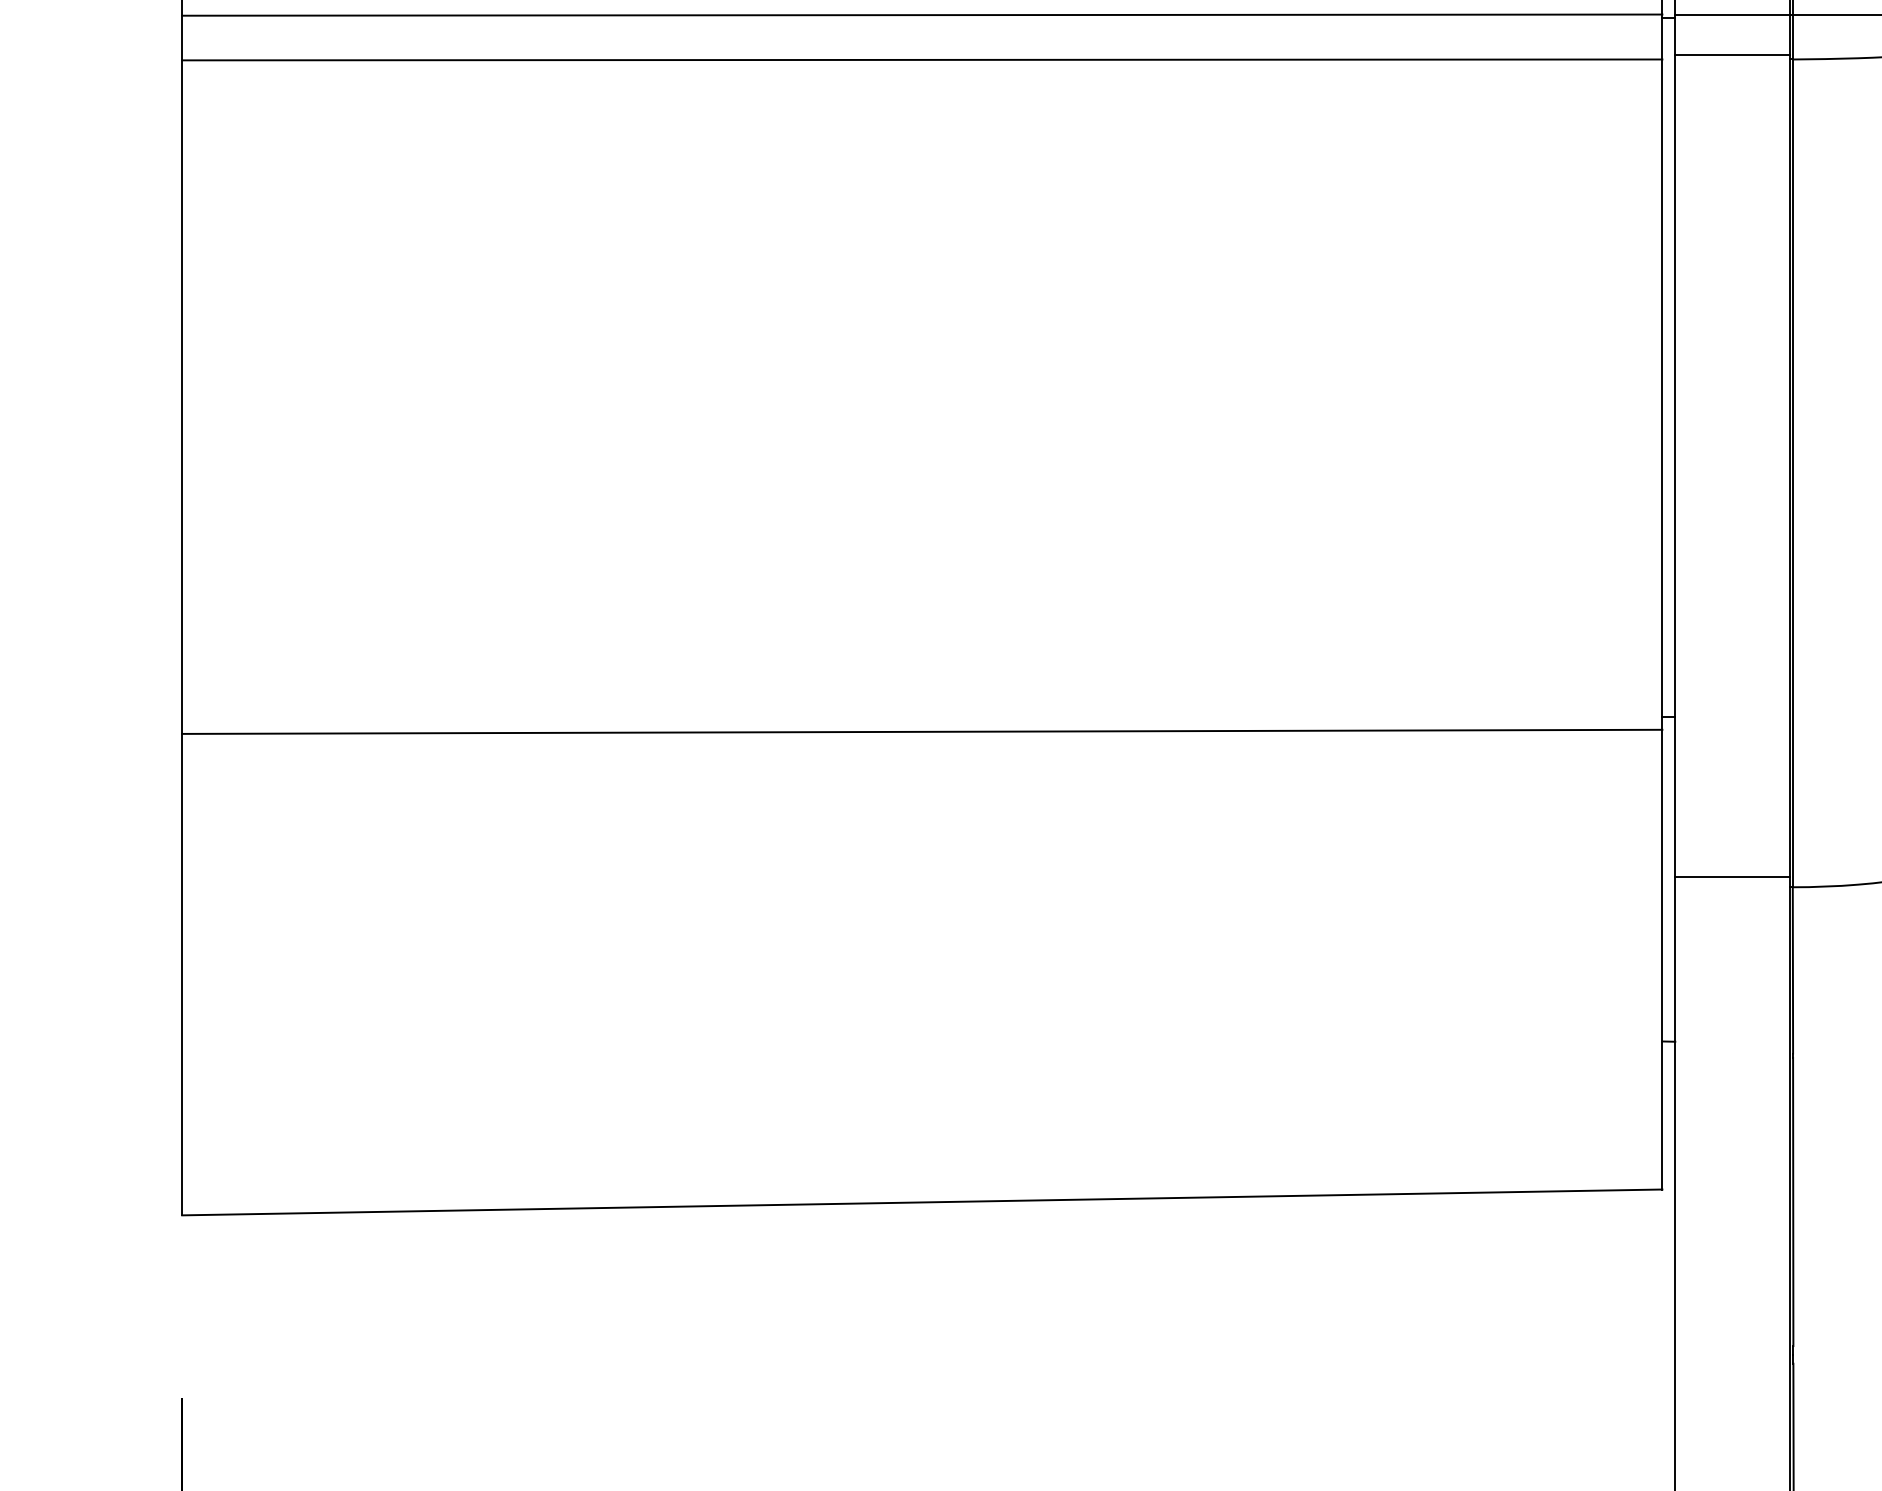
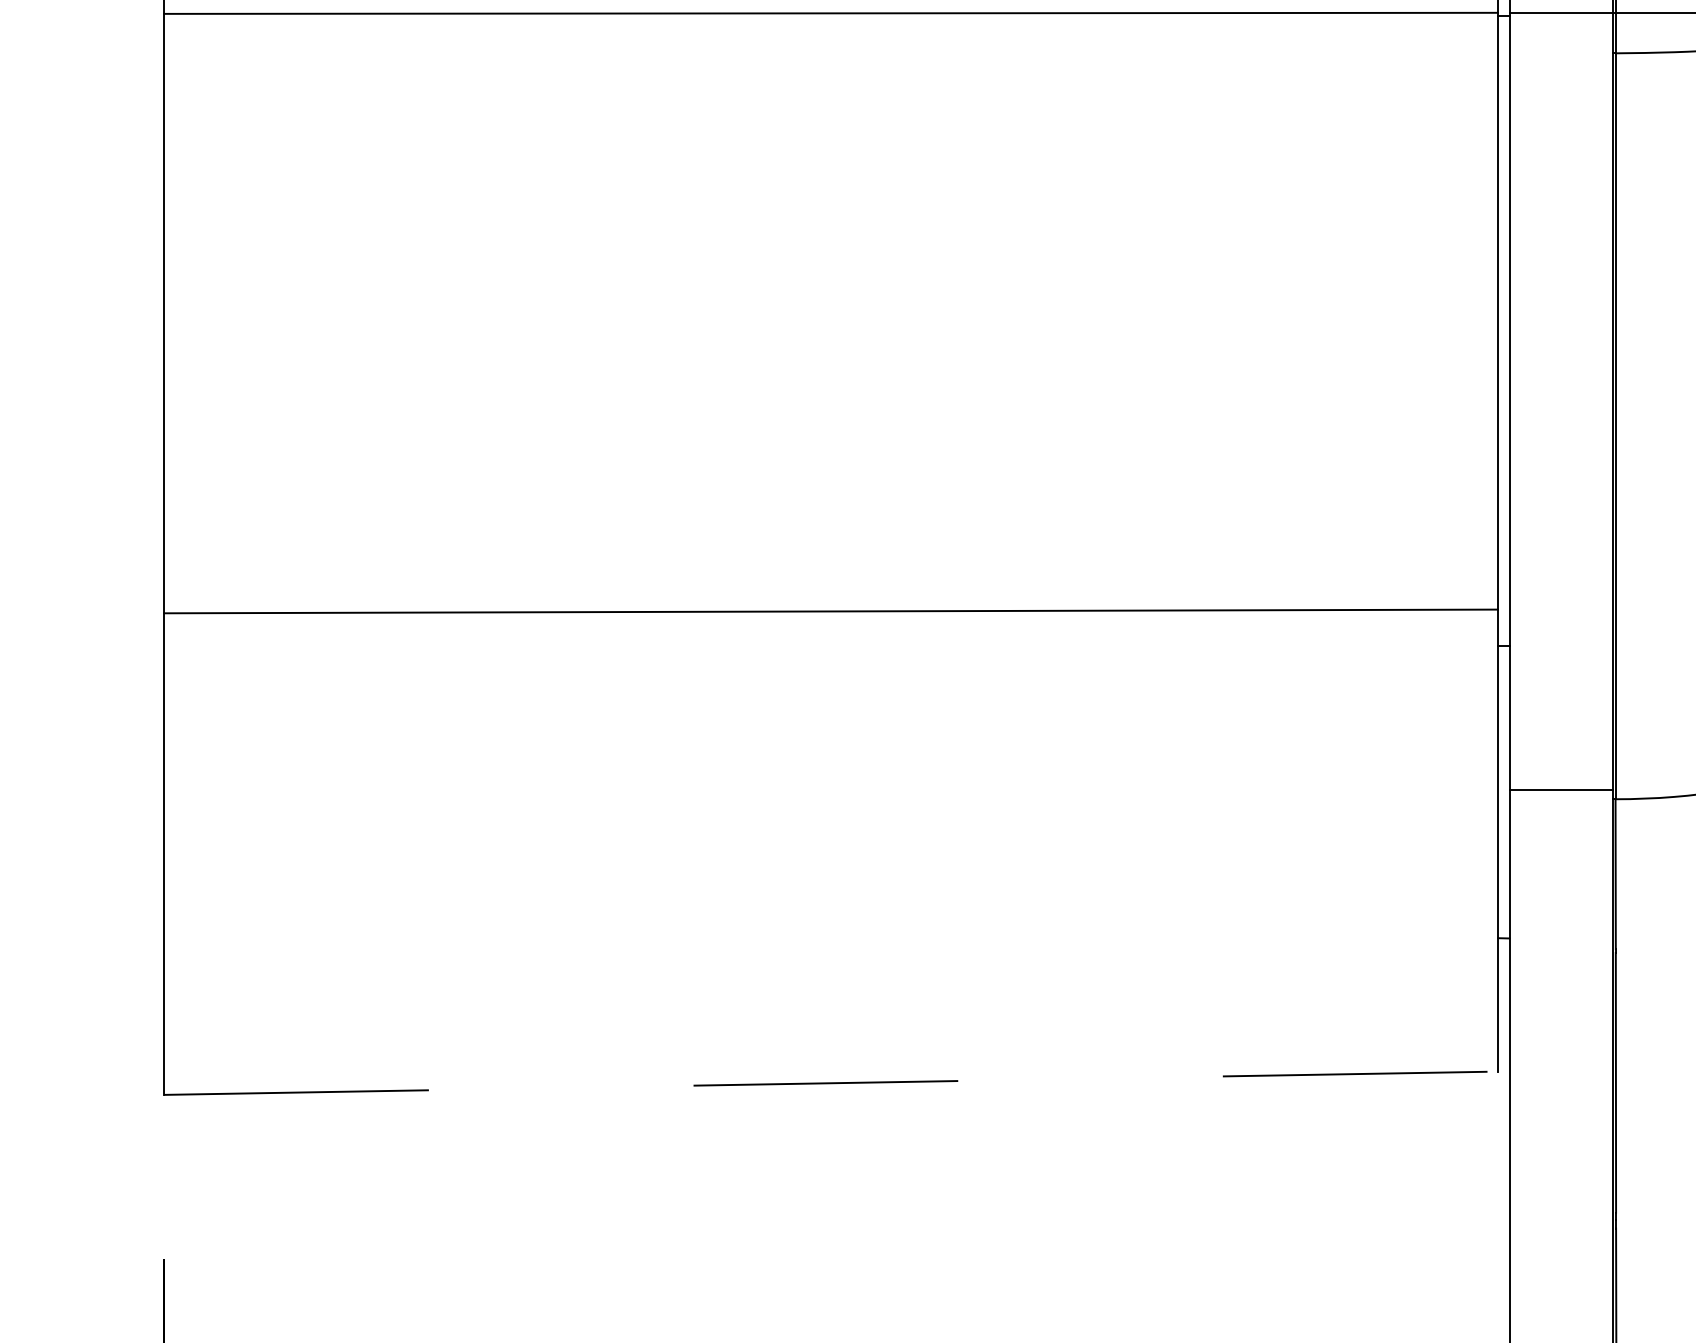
line: (1732, 54) -> (1561, 48), removed
line: (922, 59) -> (831, 53), removed
line: (922, 731) -> (831, 611), moved
line: (922, 1202) -> (831, 1083), solid -> dashed

